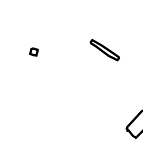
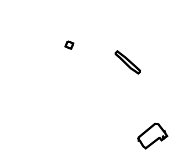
part: (34, 51) -> (69, 44), moved

